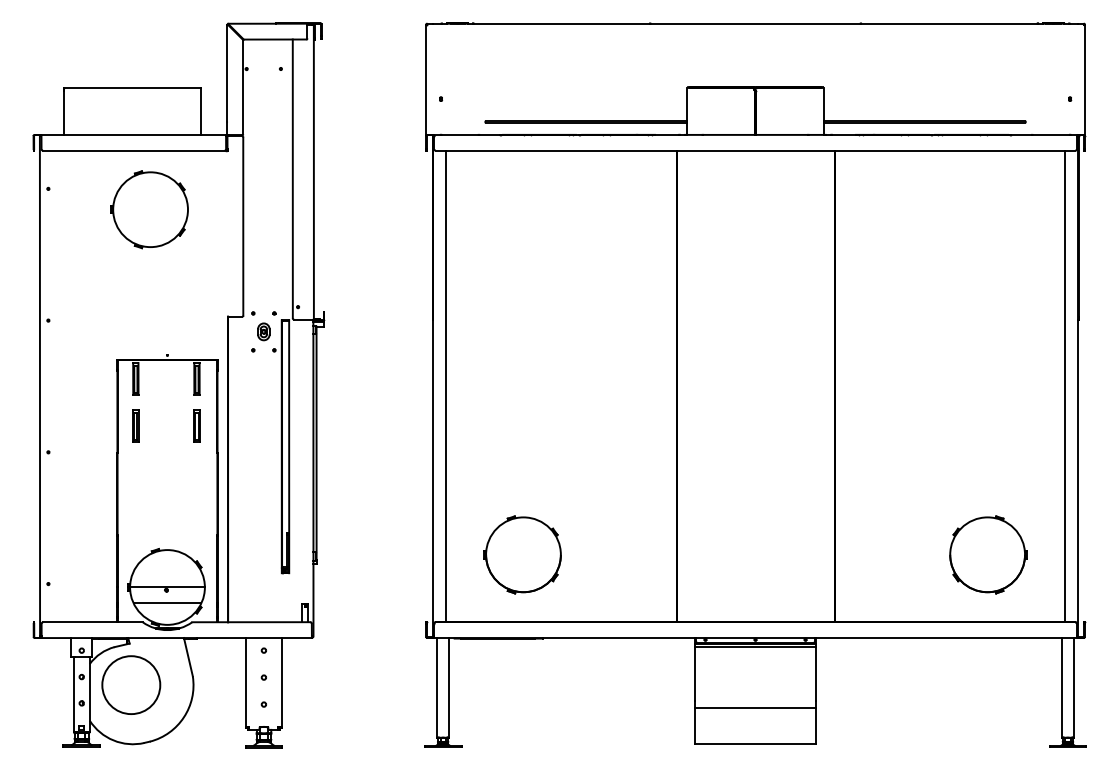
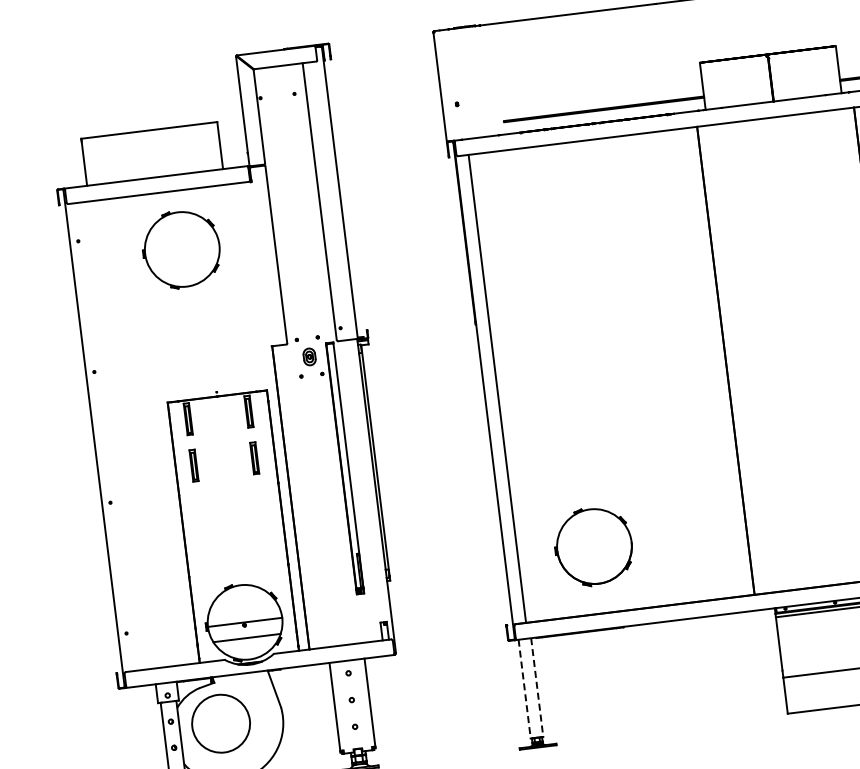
line: (436, 687) -> (524, 688), solid -> dashed
line: (449, 687) -> (537, 687), solid -> dashed

